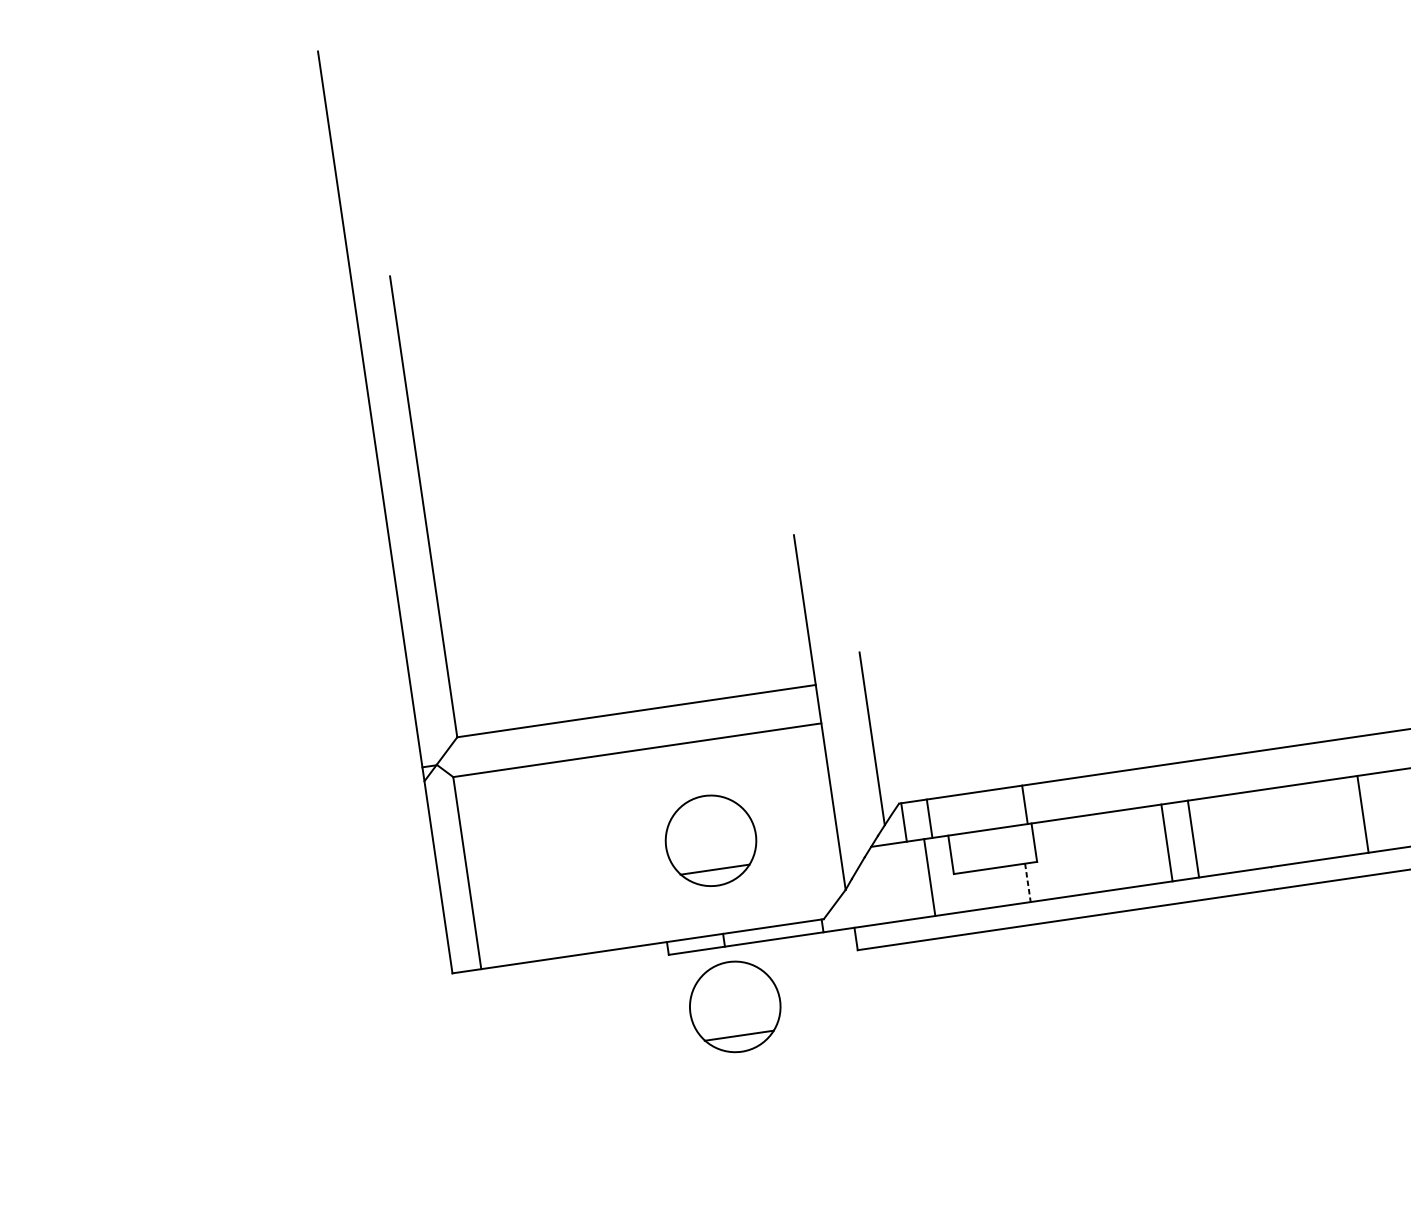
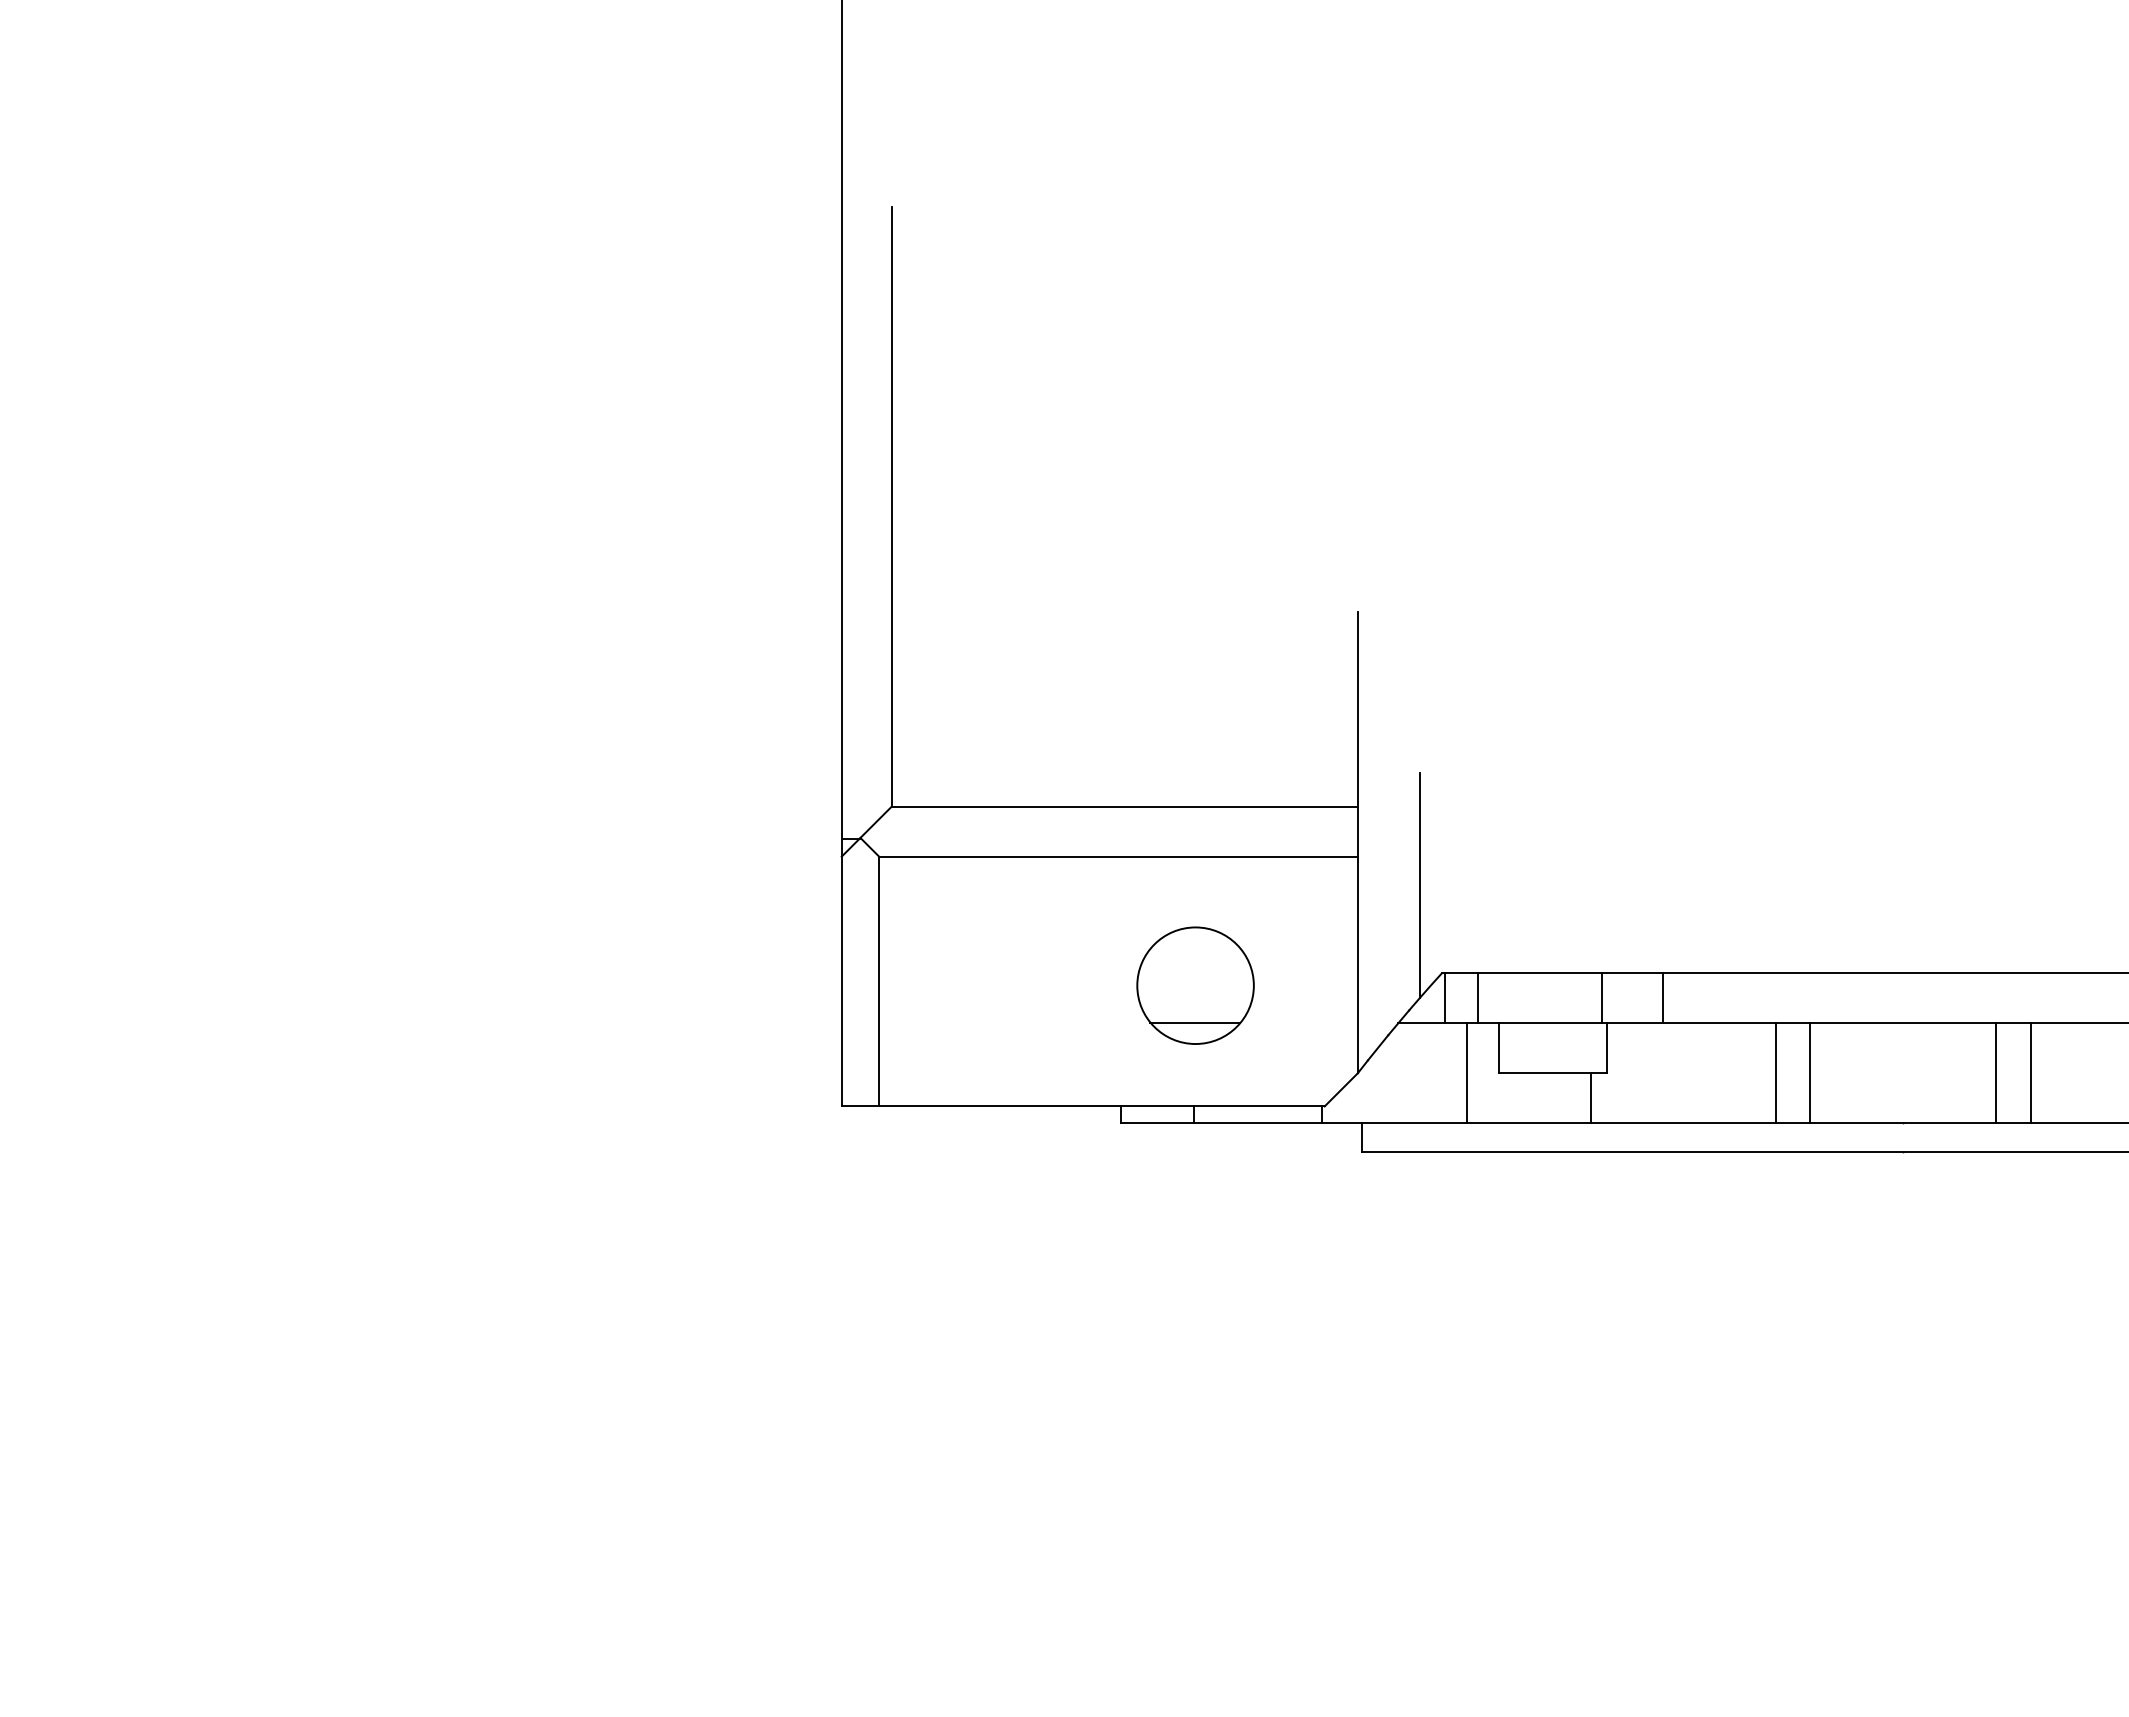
line: (1072, 798) -> (1663, 998), added
line: (1336, 818) -> (1996, 1073), added
line: (1028, 883) -> (1591, 1098), dashed -> solid
part: (735, 1006) -> (1195, 1201), removed

